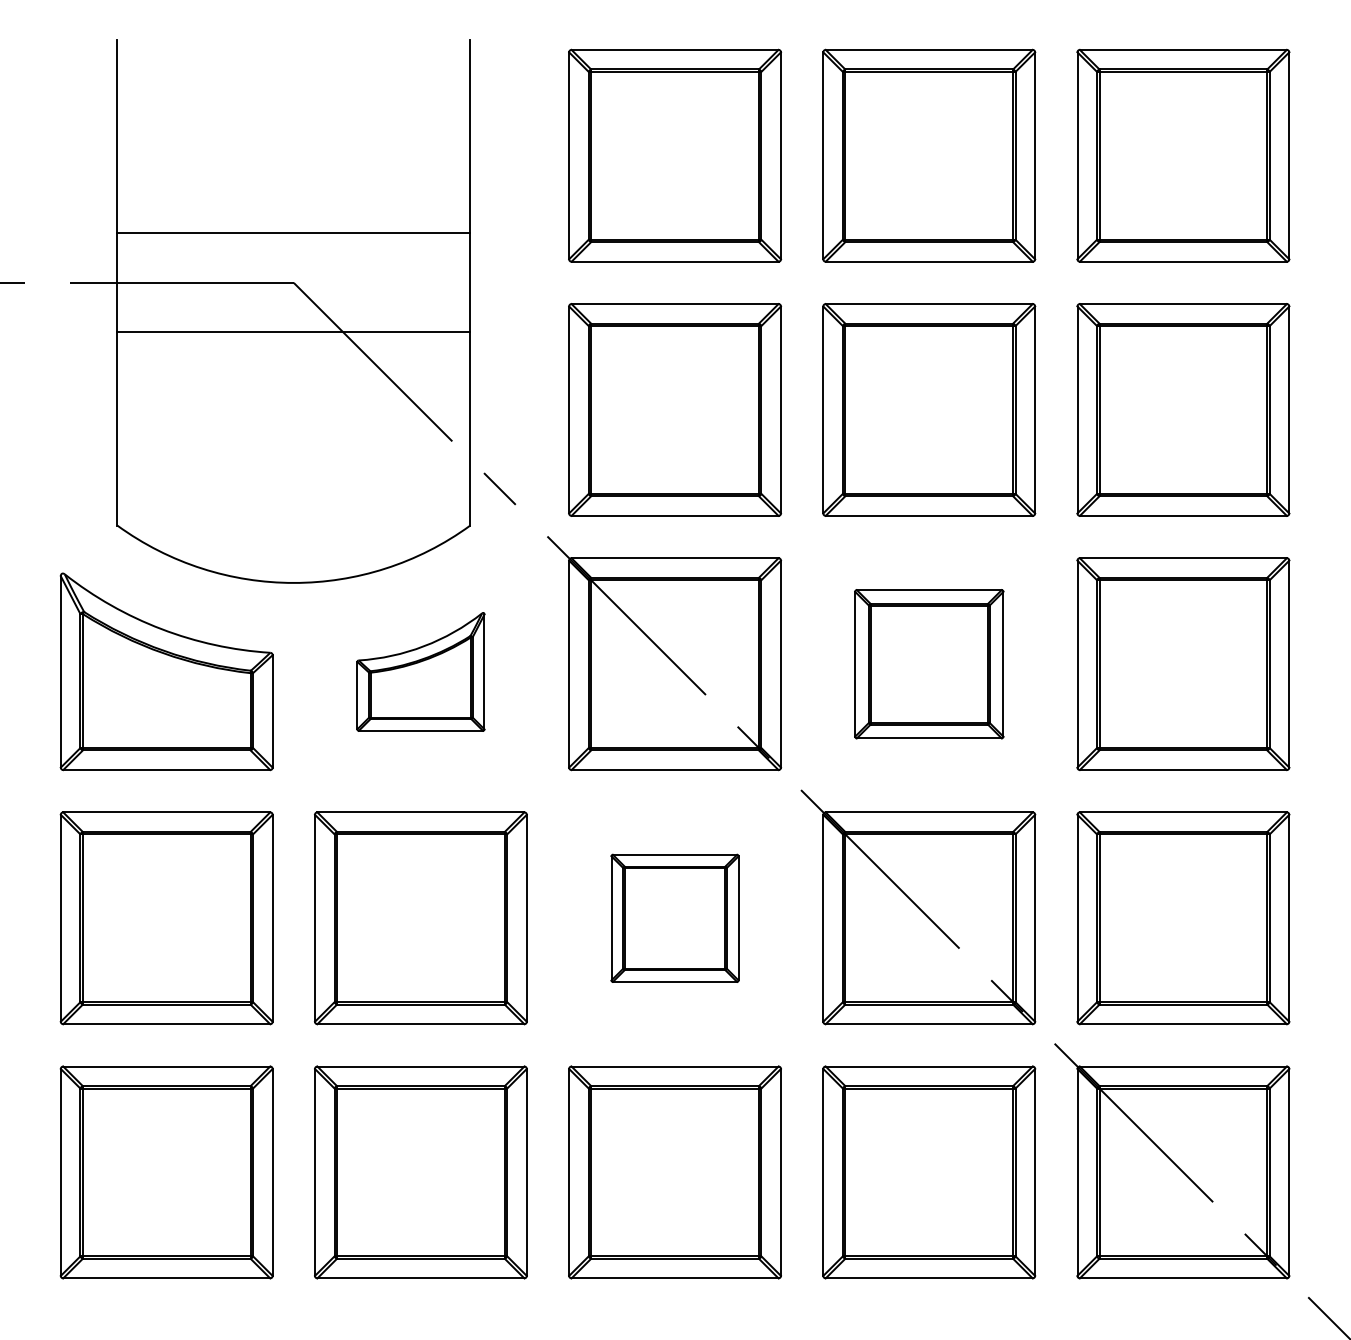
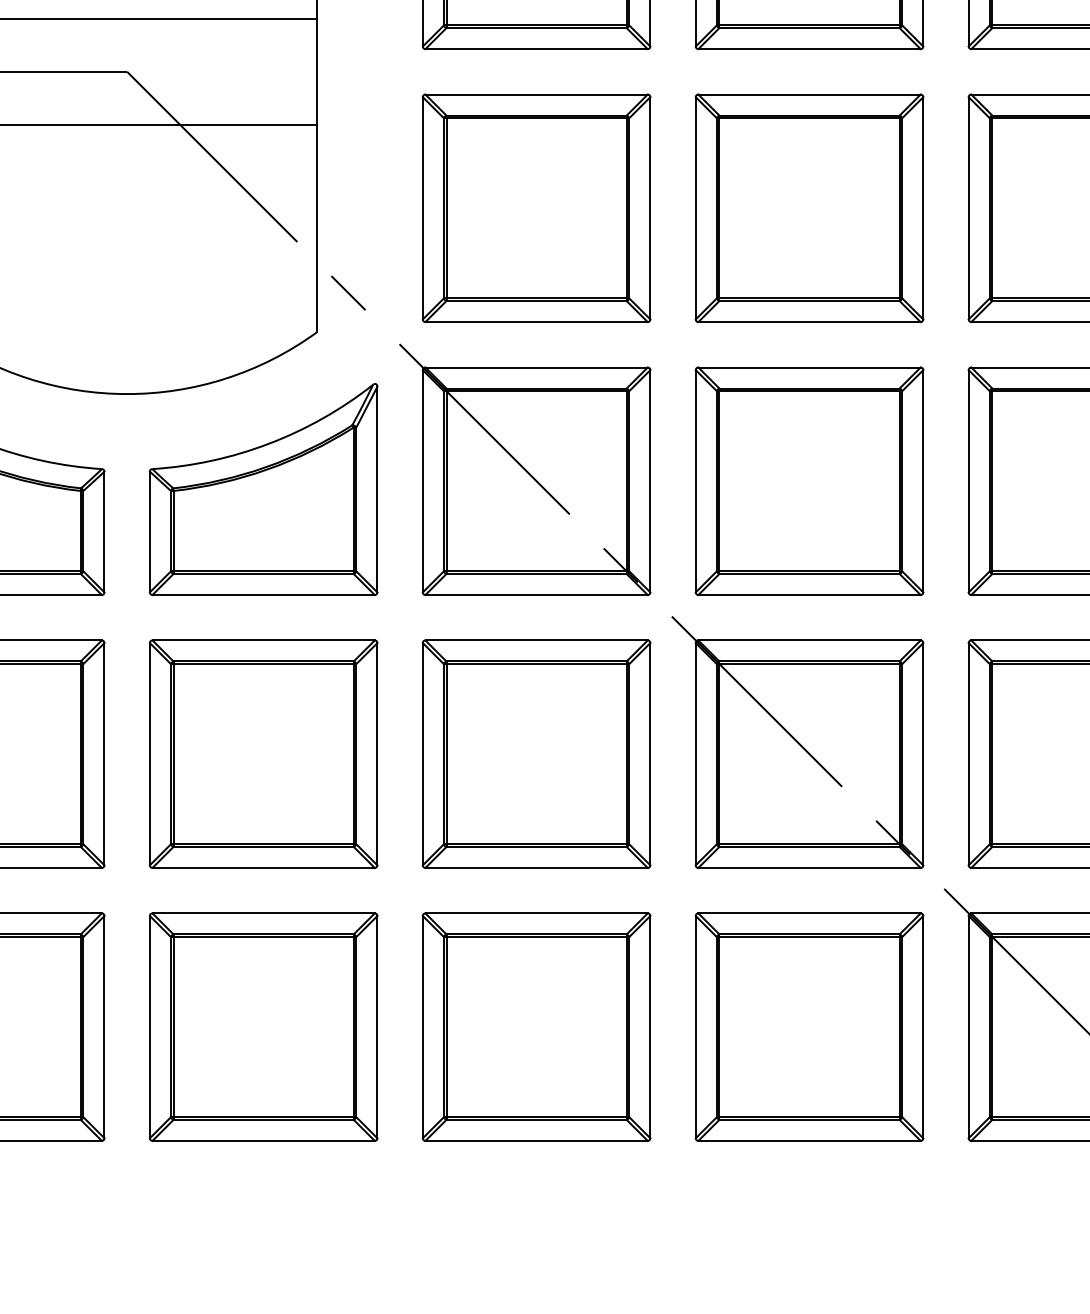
part: (929, 664) -> (809, 481), size x1.43
part: (420, 671) -> (263, 489), size x1.67
part: (674, 918) -> (535, 754), size x1.67

